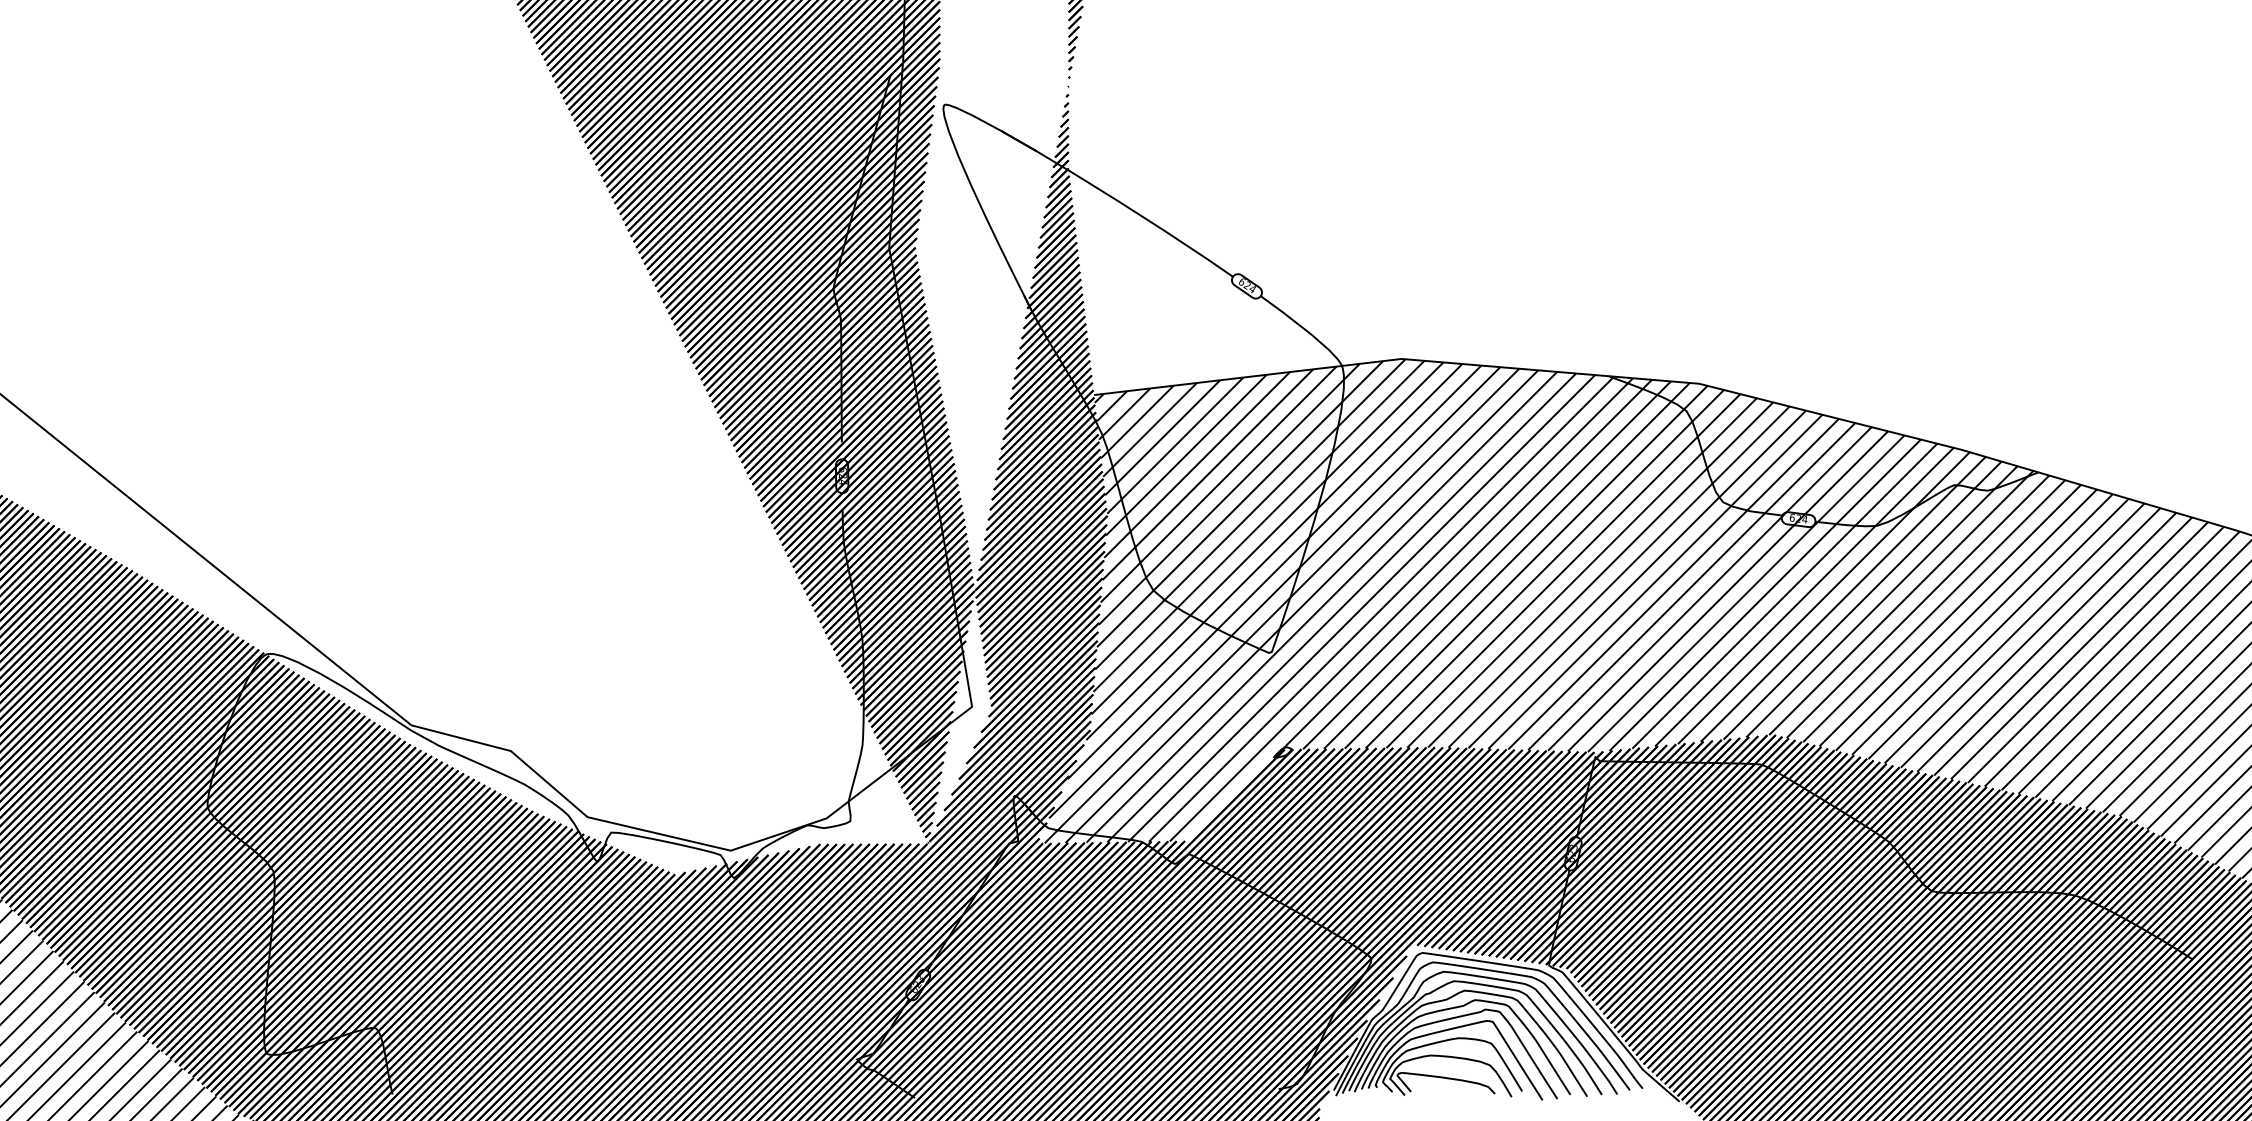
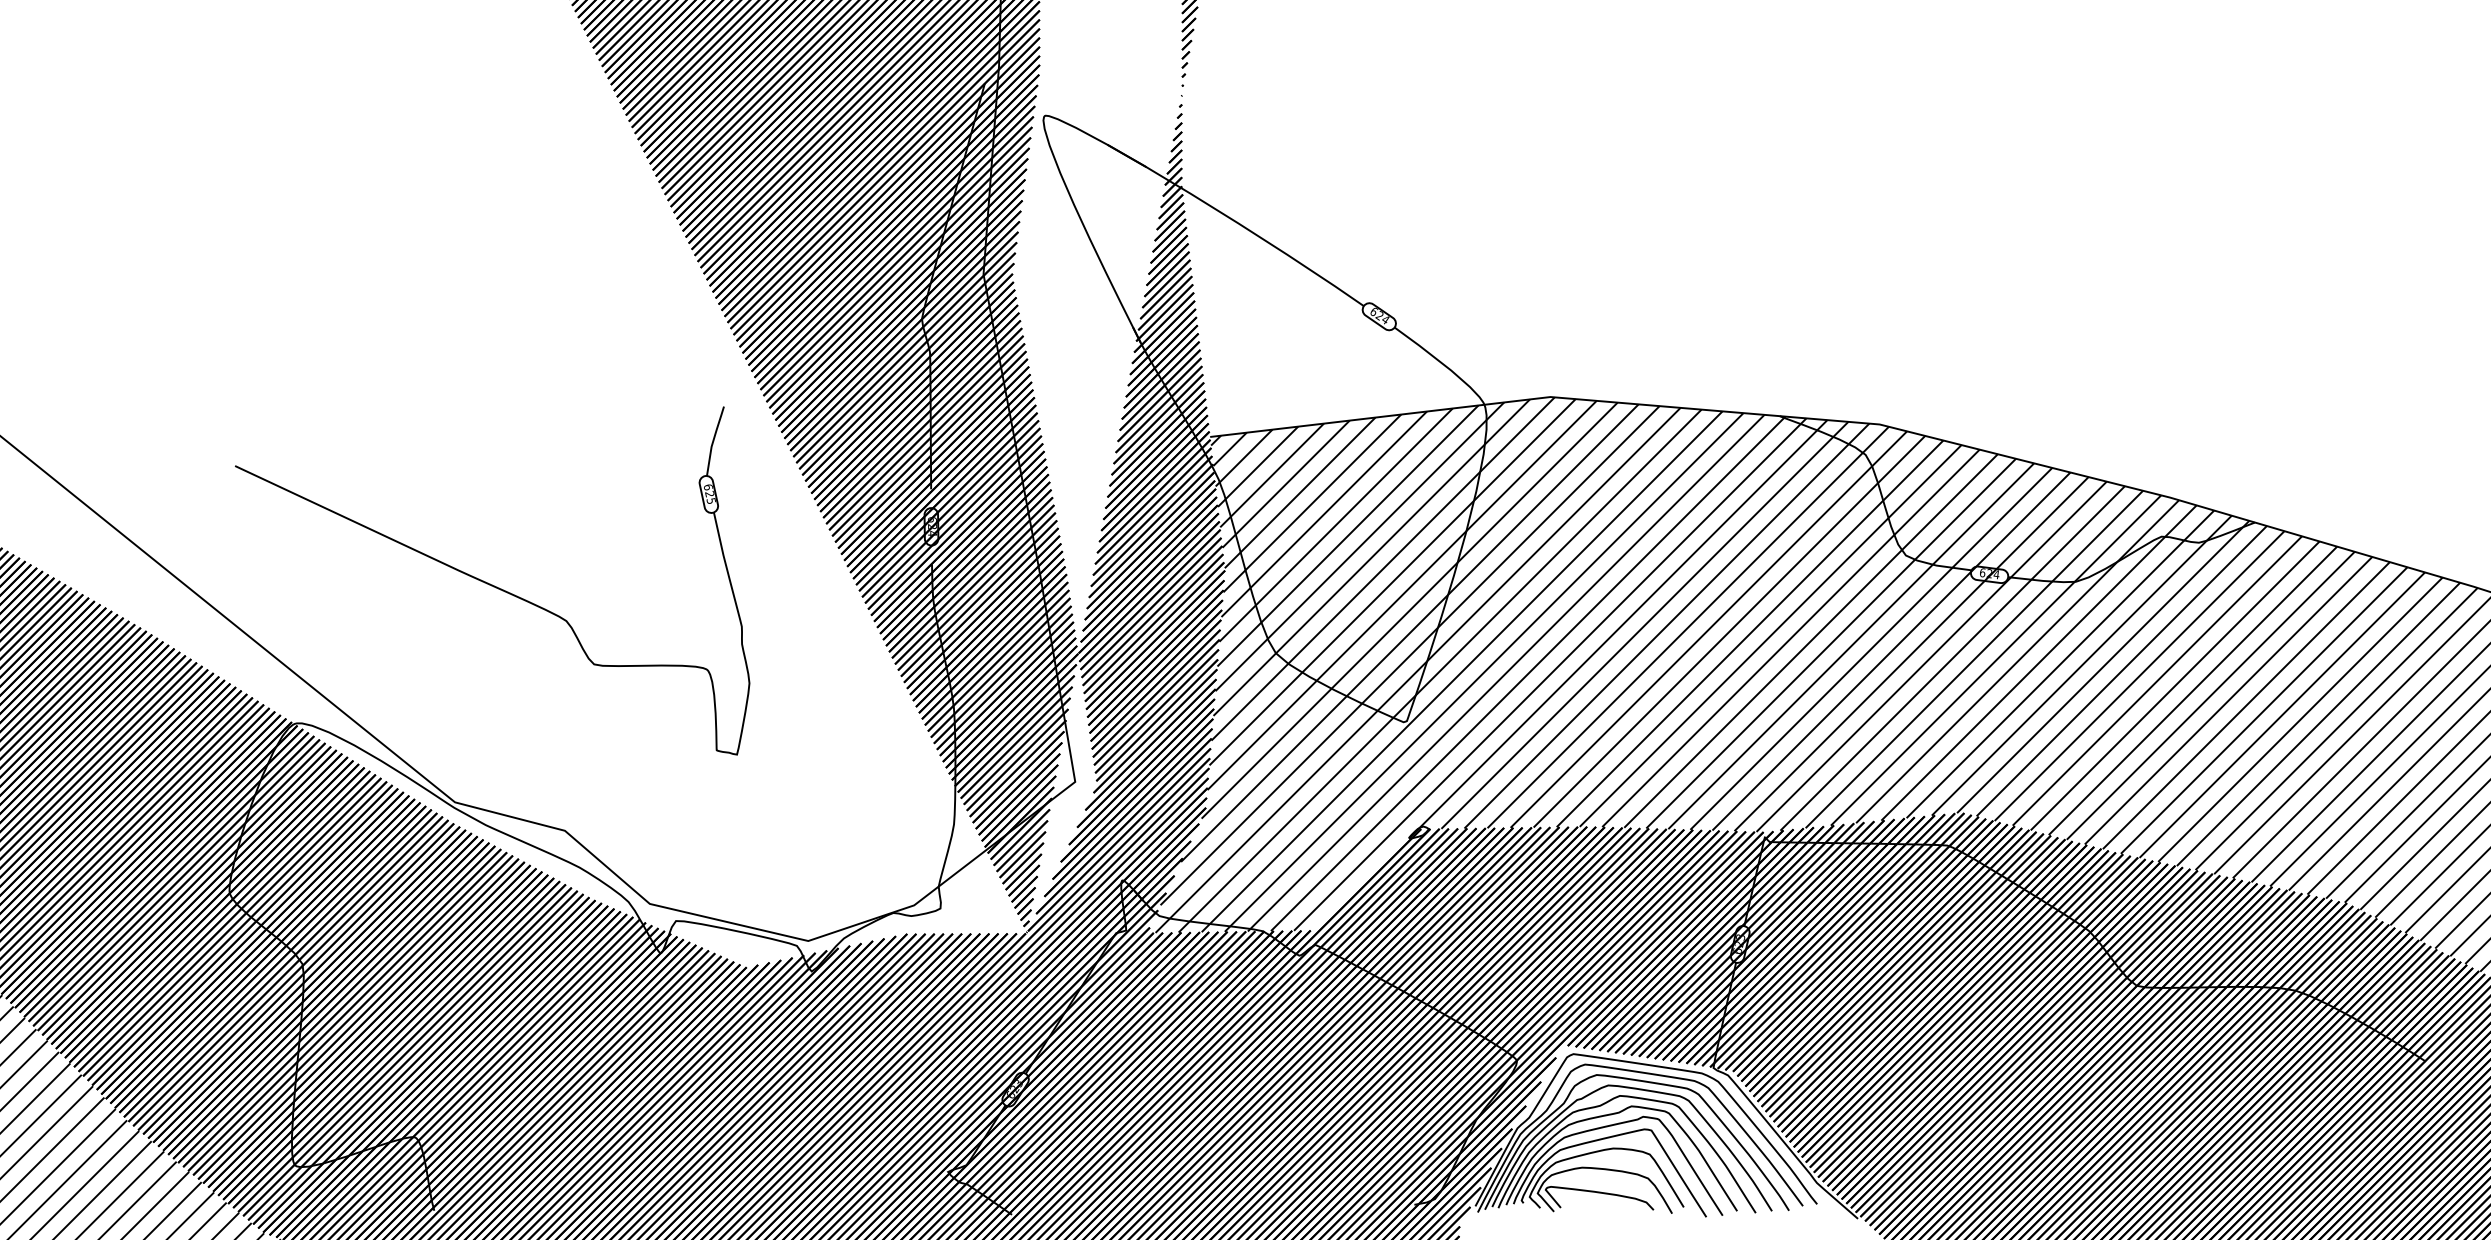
part: (445, 525) -> (492, 581), added

